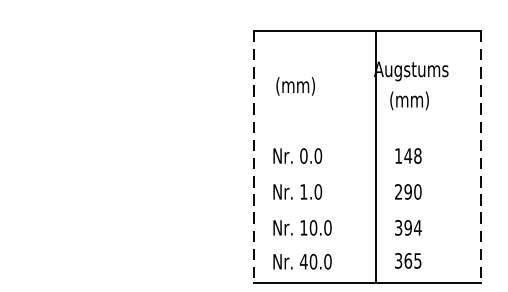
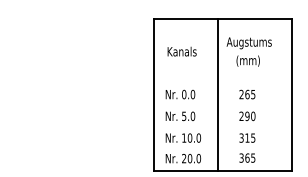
text: (299, 84) -> (181, 51), (mm) -> Kanals
line: (375, 155) -> (217, 94), moved
text: (408, 155) -> (247, 94), 148 -> 265
line: (254, 157) -> (154, 95), dashed -> solid
line: (480, 157) -> (291, 95), dashed -> solid
text: (304, 192) -> (184, 116), 1.0 -> 5.0
text: (413, 226) -> (250, 137), 394 -> 315
text: (302, 261) -> (183, 158), 40.0 -> 20.0

